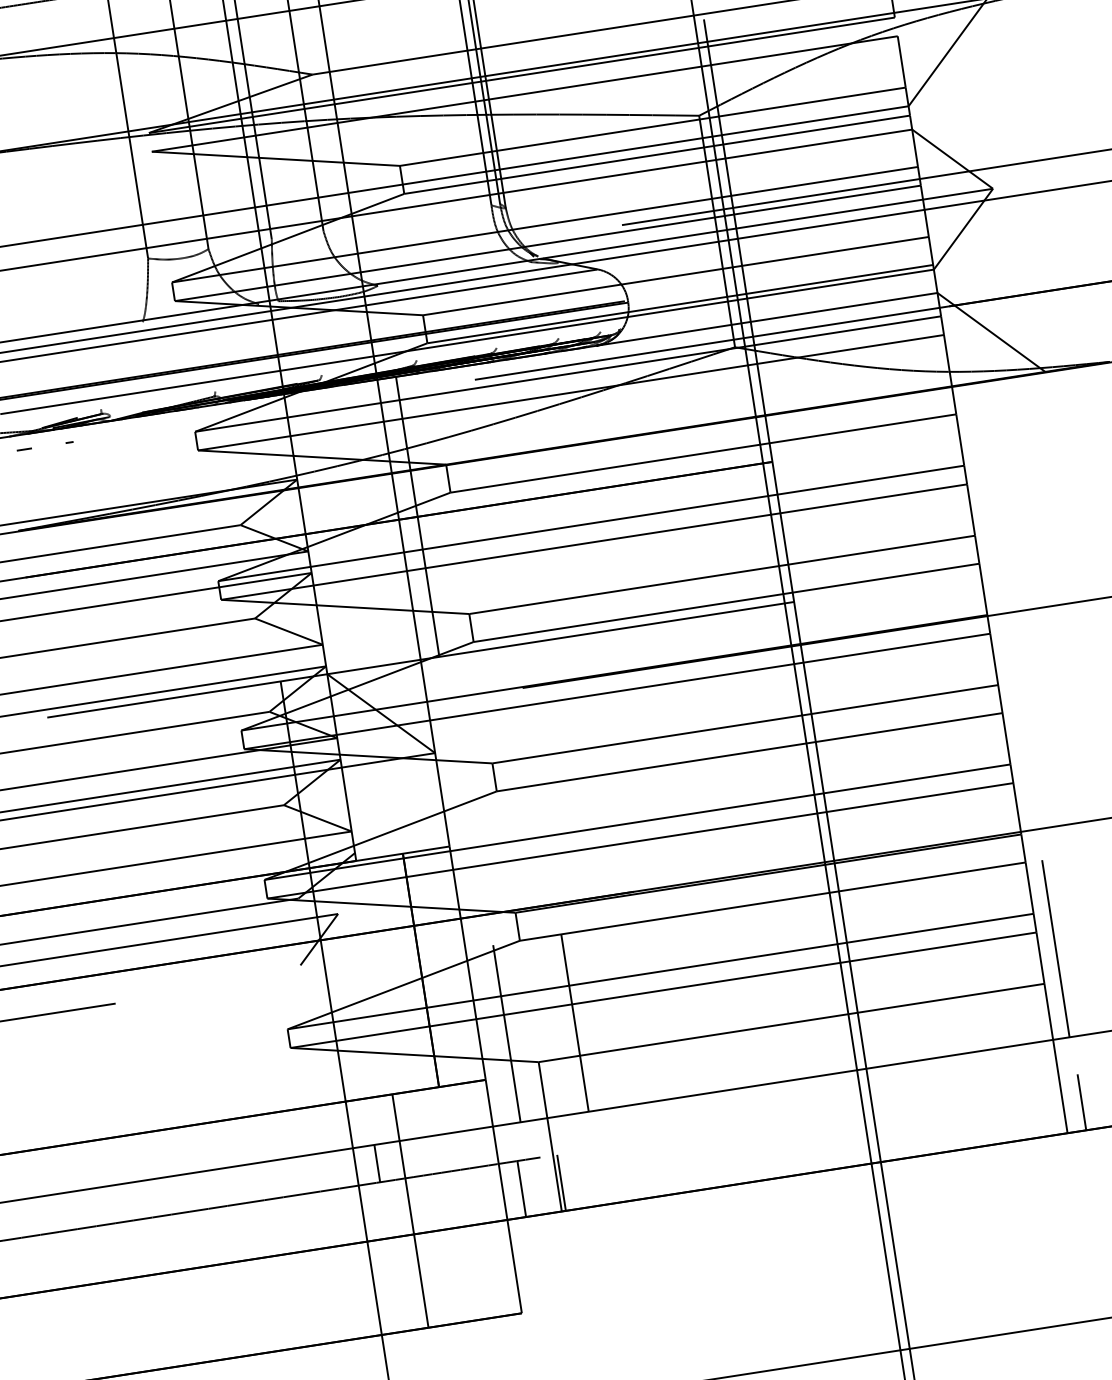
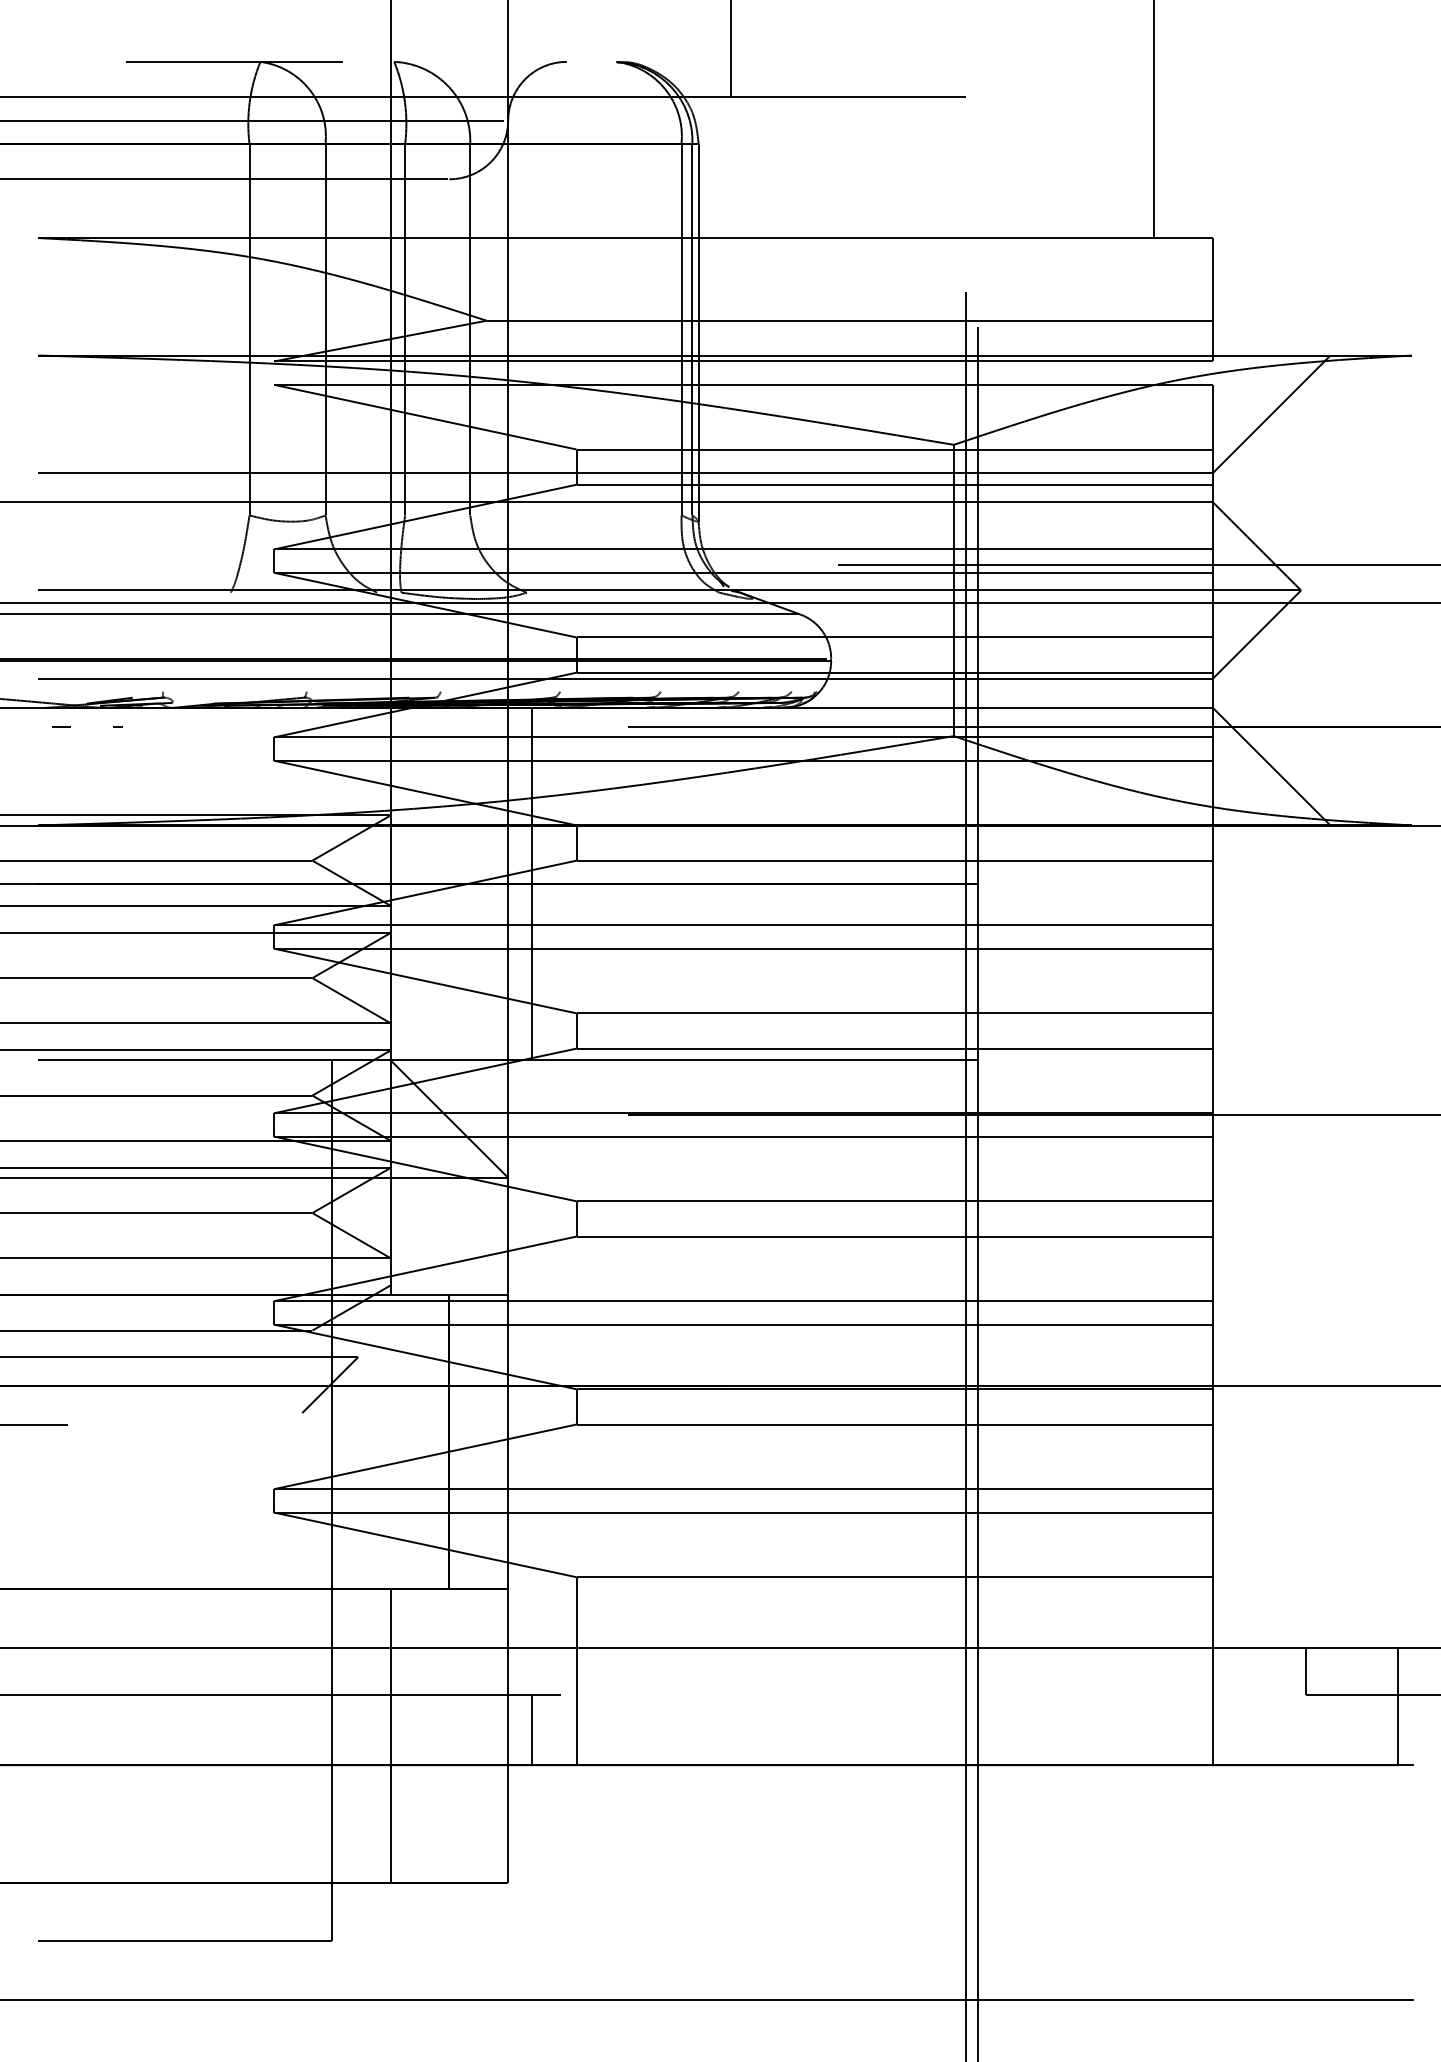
line: (1055, 948) -> (1233, 1535), removed
line: (574, 1022) -> (628, 1535), removed
line: (506, 1033) -> (542, 1535), removed
line: (1081, 1101) -> (1236, 1729), removed
line: (376, 1163) -> (358, 1670), removed
line: (561, 1182) -> (581, 1729), removed

